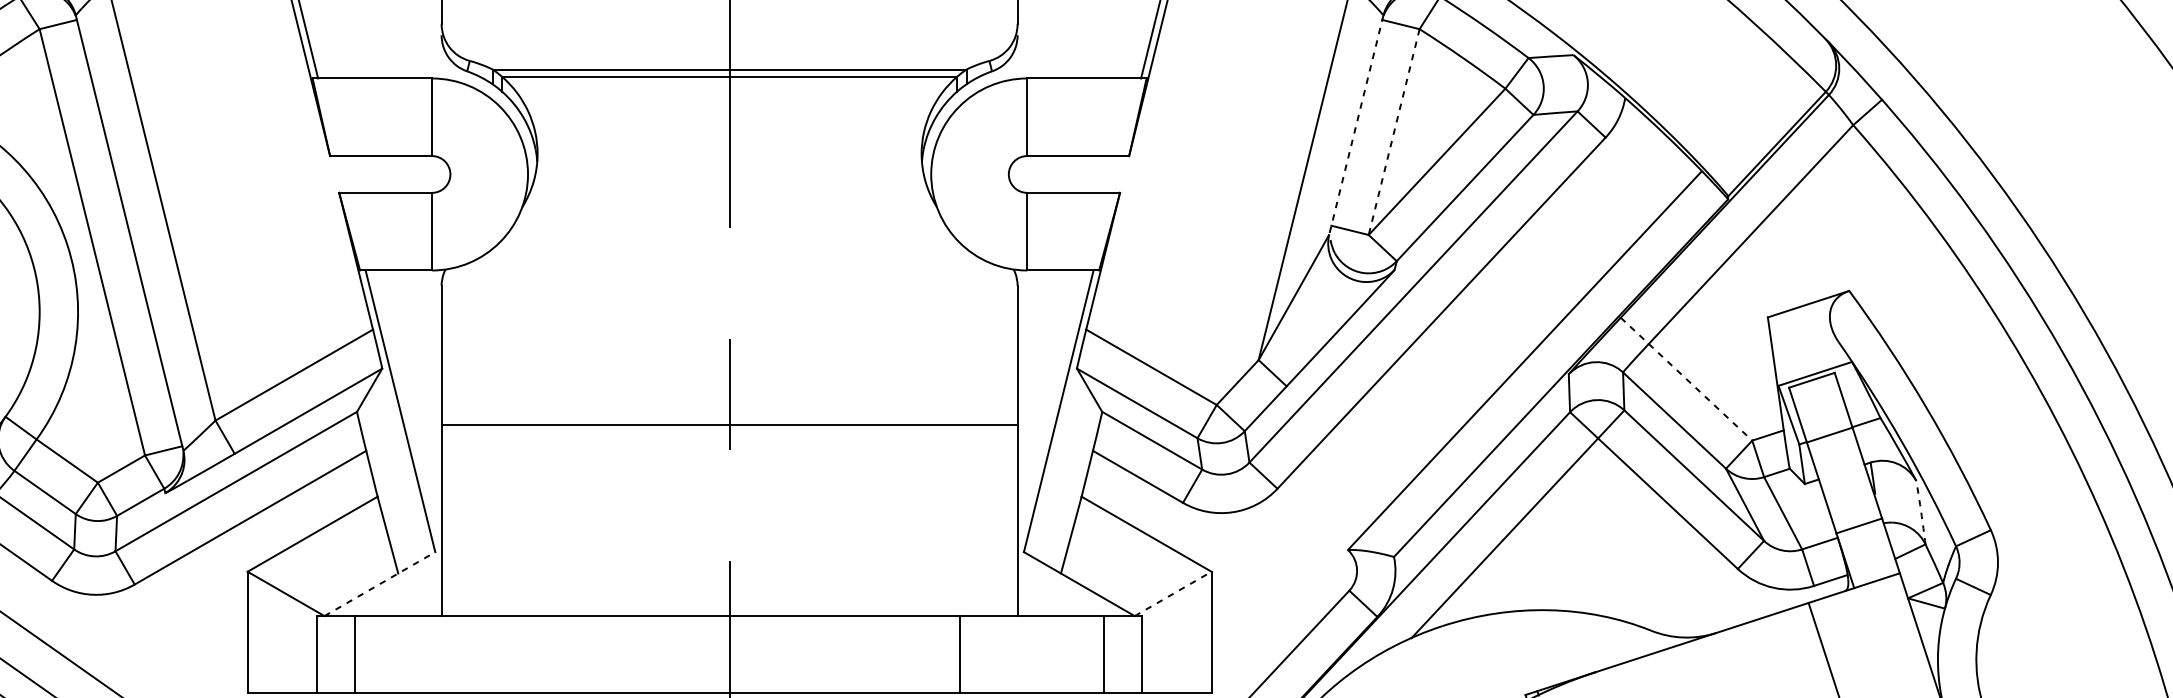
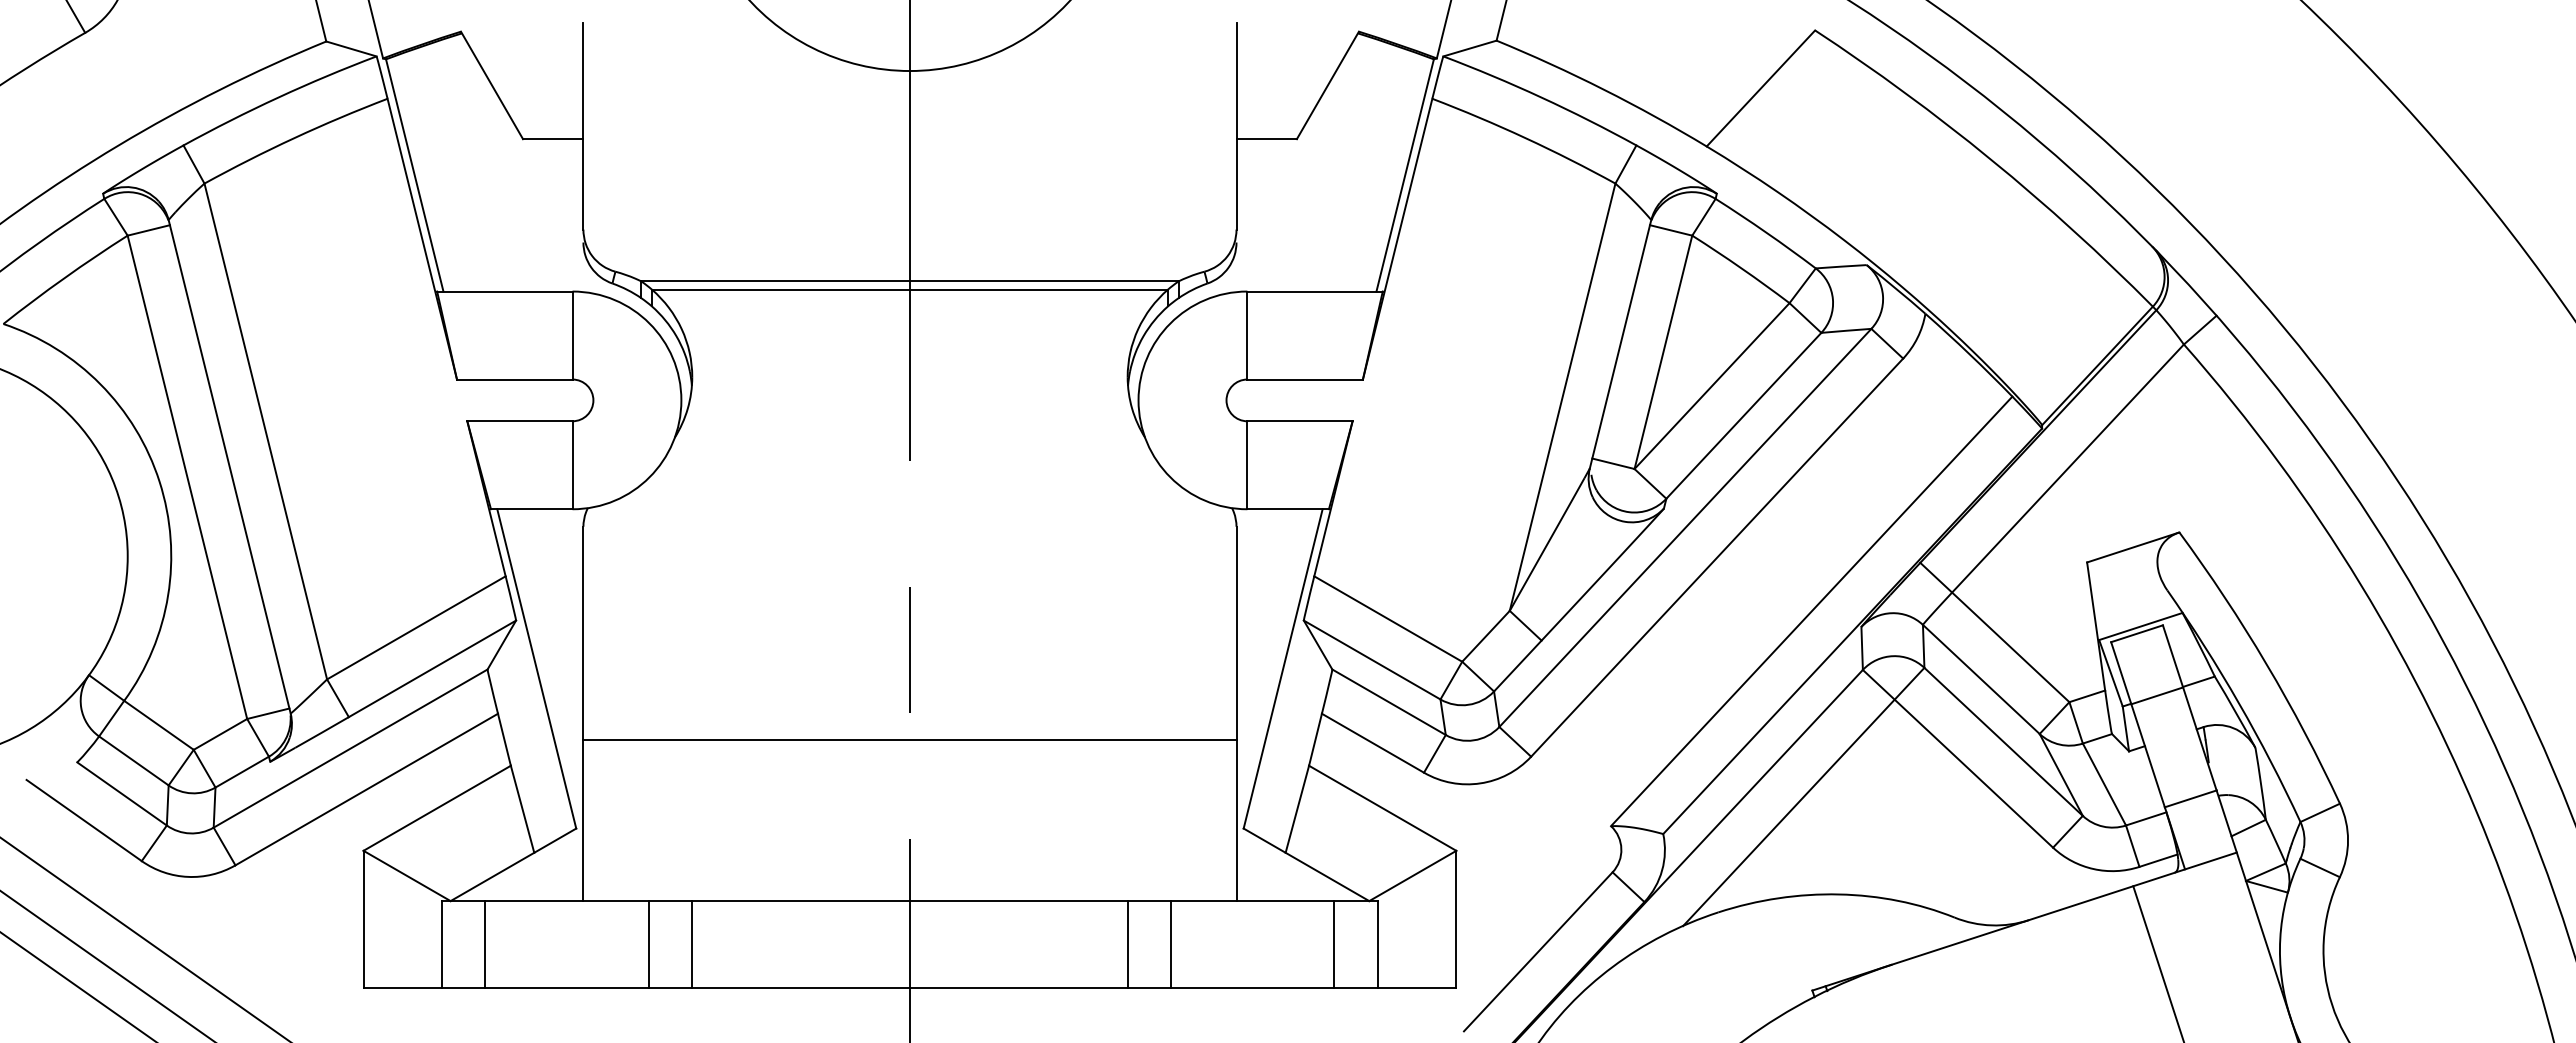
line: (1356, 125) -> (1620, 344), dashed -> solid
line: (1394, 132) -> (1663, 352), dashed -> solid
line: (1687, 379) -> (1995, 632), dashed -> solid
line: (729, 425) -> (909, 739), moved
arc: (1921, 512) -> (2261, 783), dashed -> solid
line: (379, 583) -> (513, 864), dashed -> solid
line: (1173, 593) -> (1413, 875), dashed -> solid
line: (499, 654) -> (648, 944), added
line: (537, 654) -> (692, 944), added
line: (921, 654) -> (1127, 944), added

